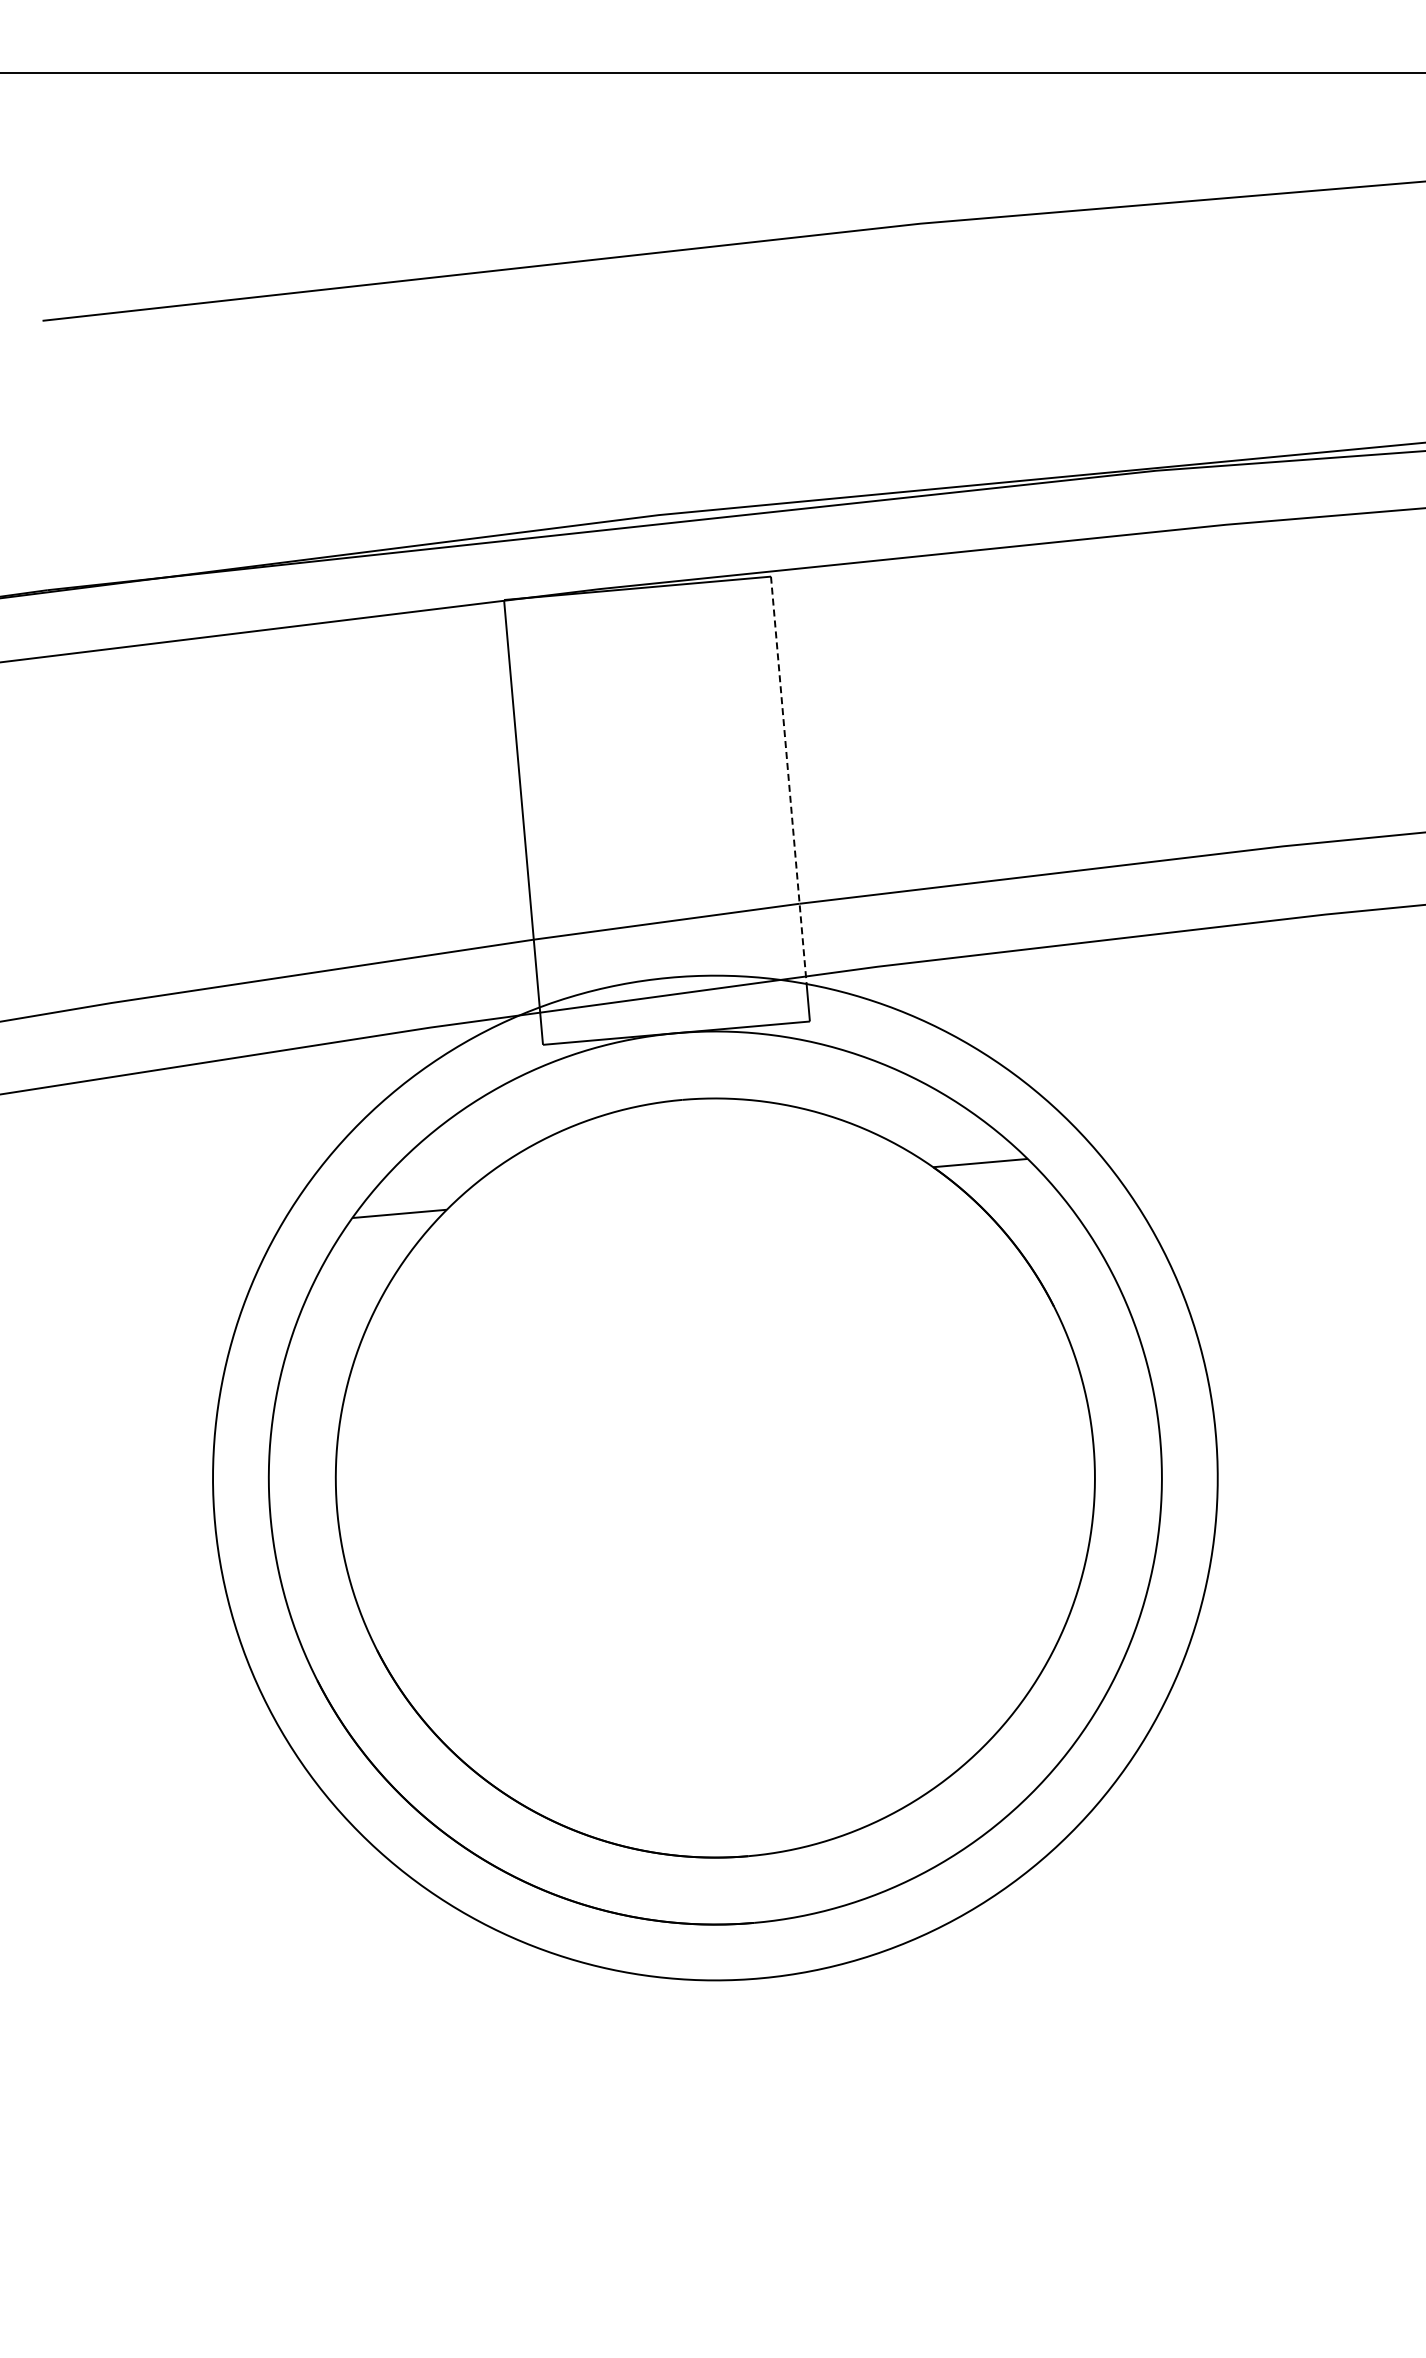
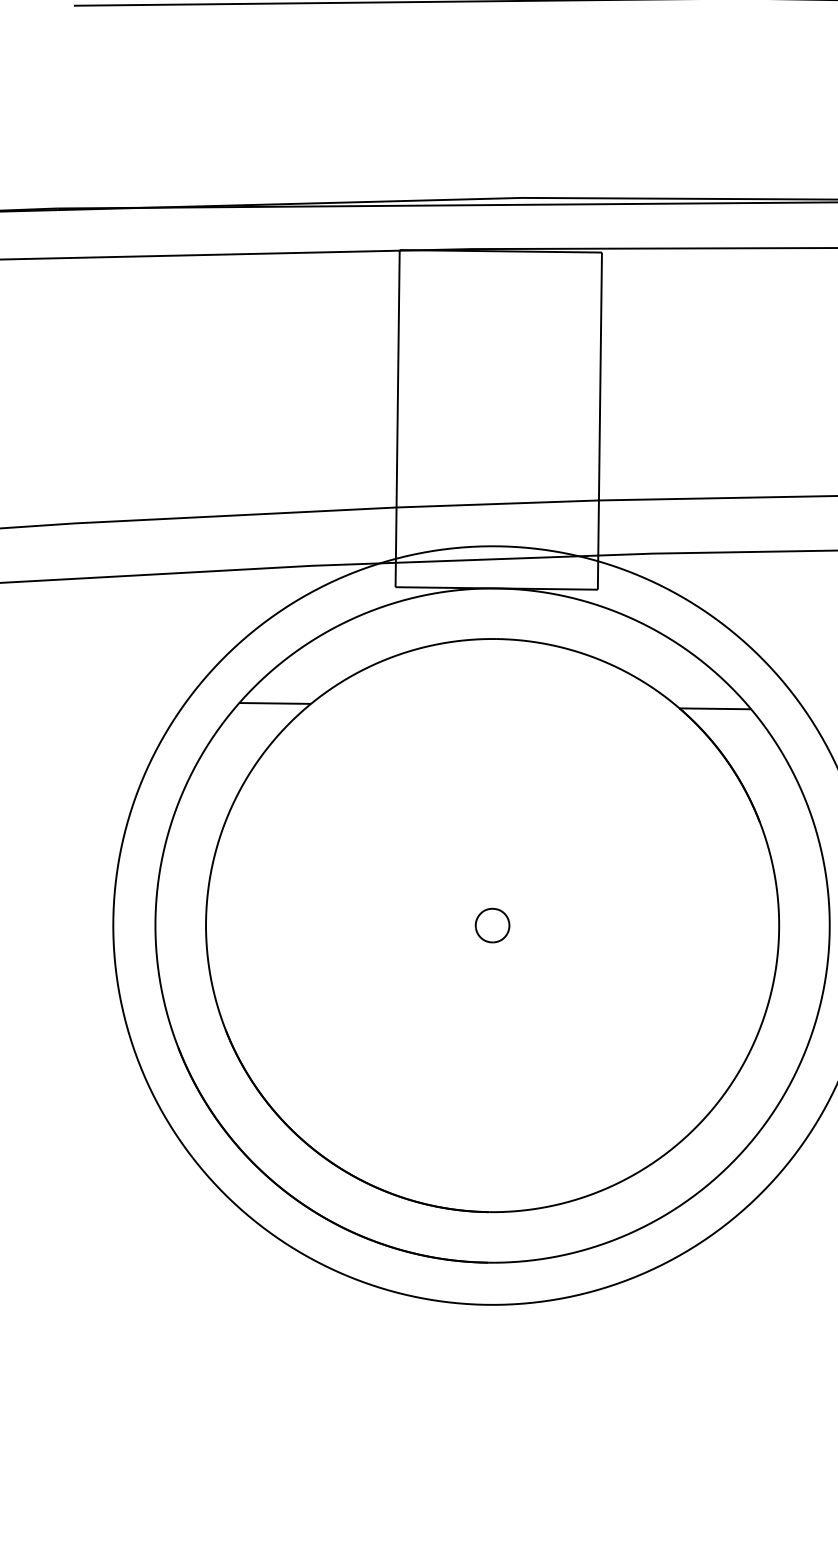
line: (788, 780) -> (599, 407), dashed -> solid
part: (715, 1477) -> (492, 925), added

